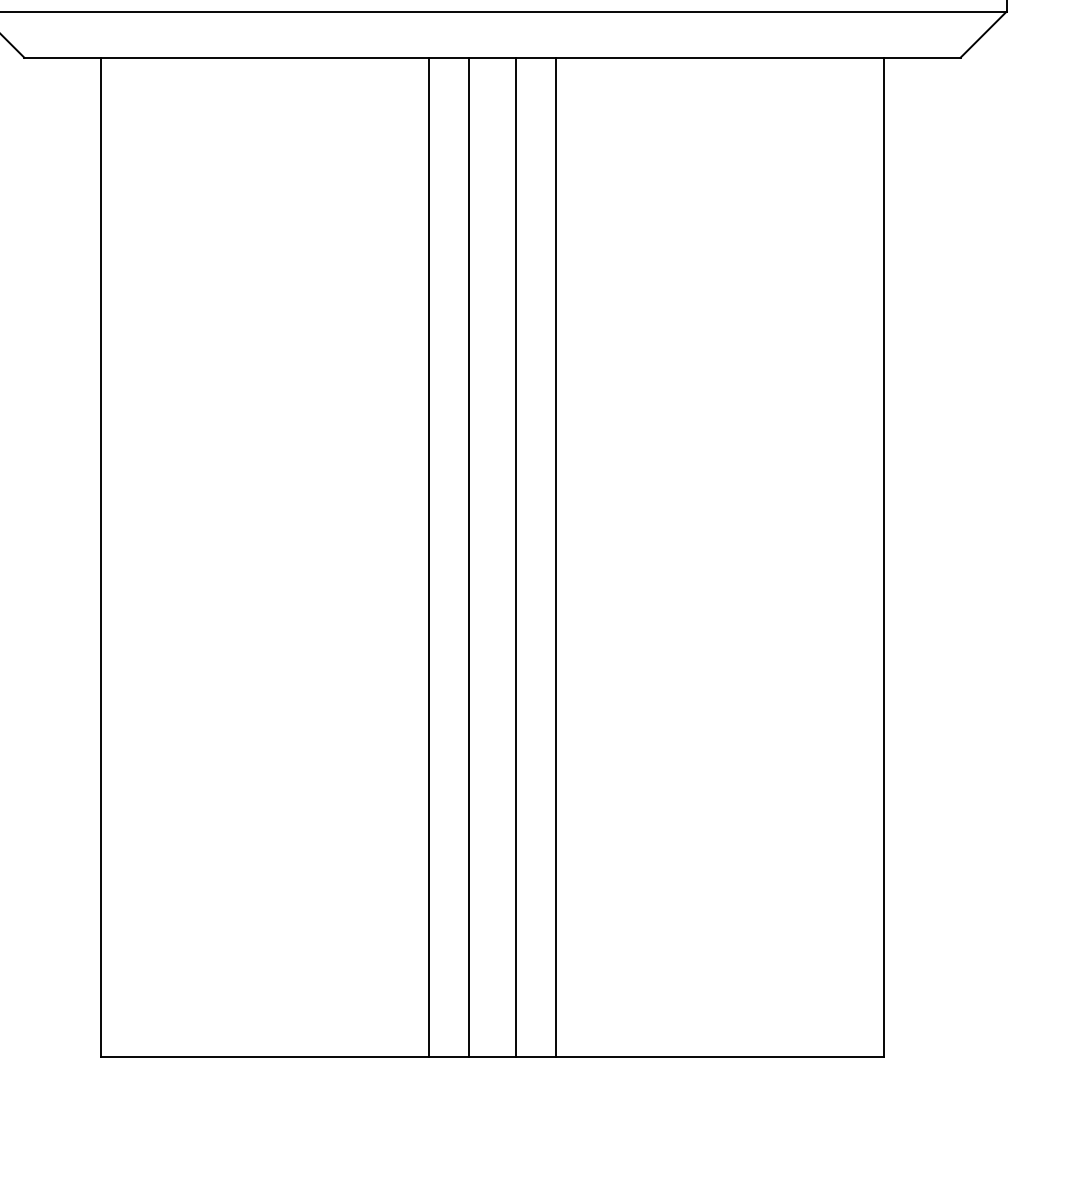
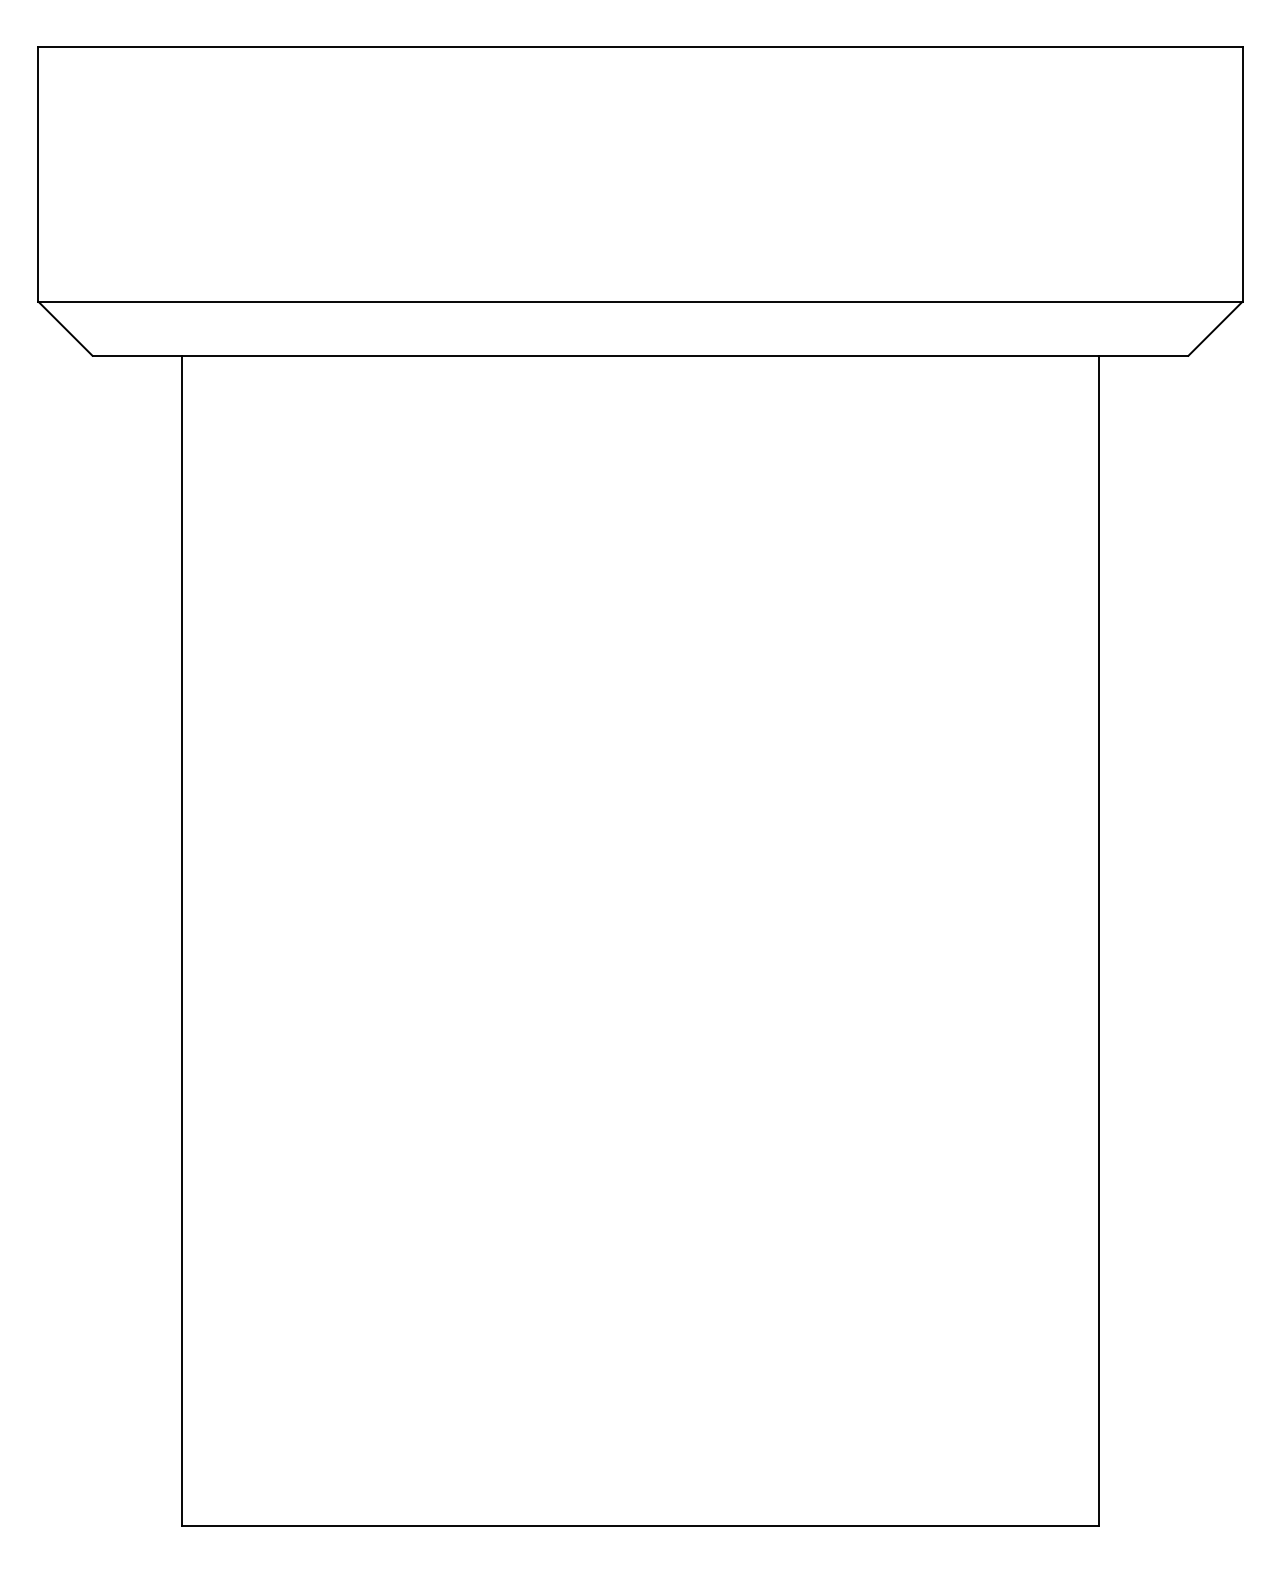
line: (429, 557) -> (566, 940), removed
line: (469, 557) -> (613, 940), removed
line: (515, 557) -> (667, 940), removed
line: (555, 557) -> (714, 940), removed

